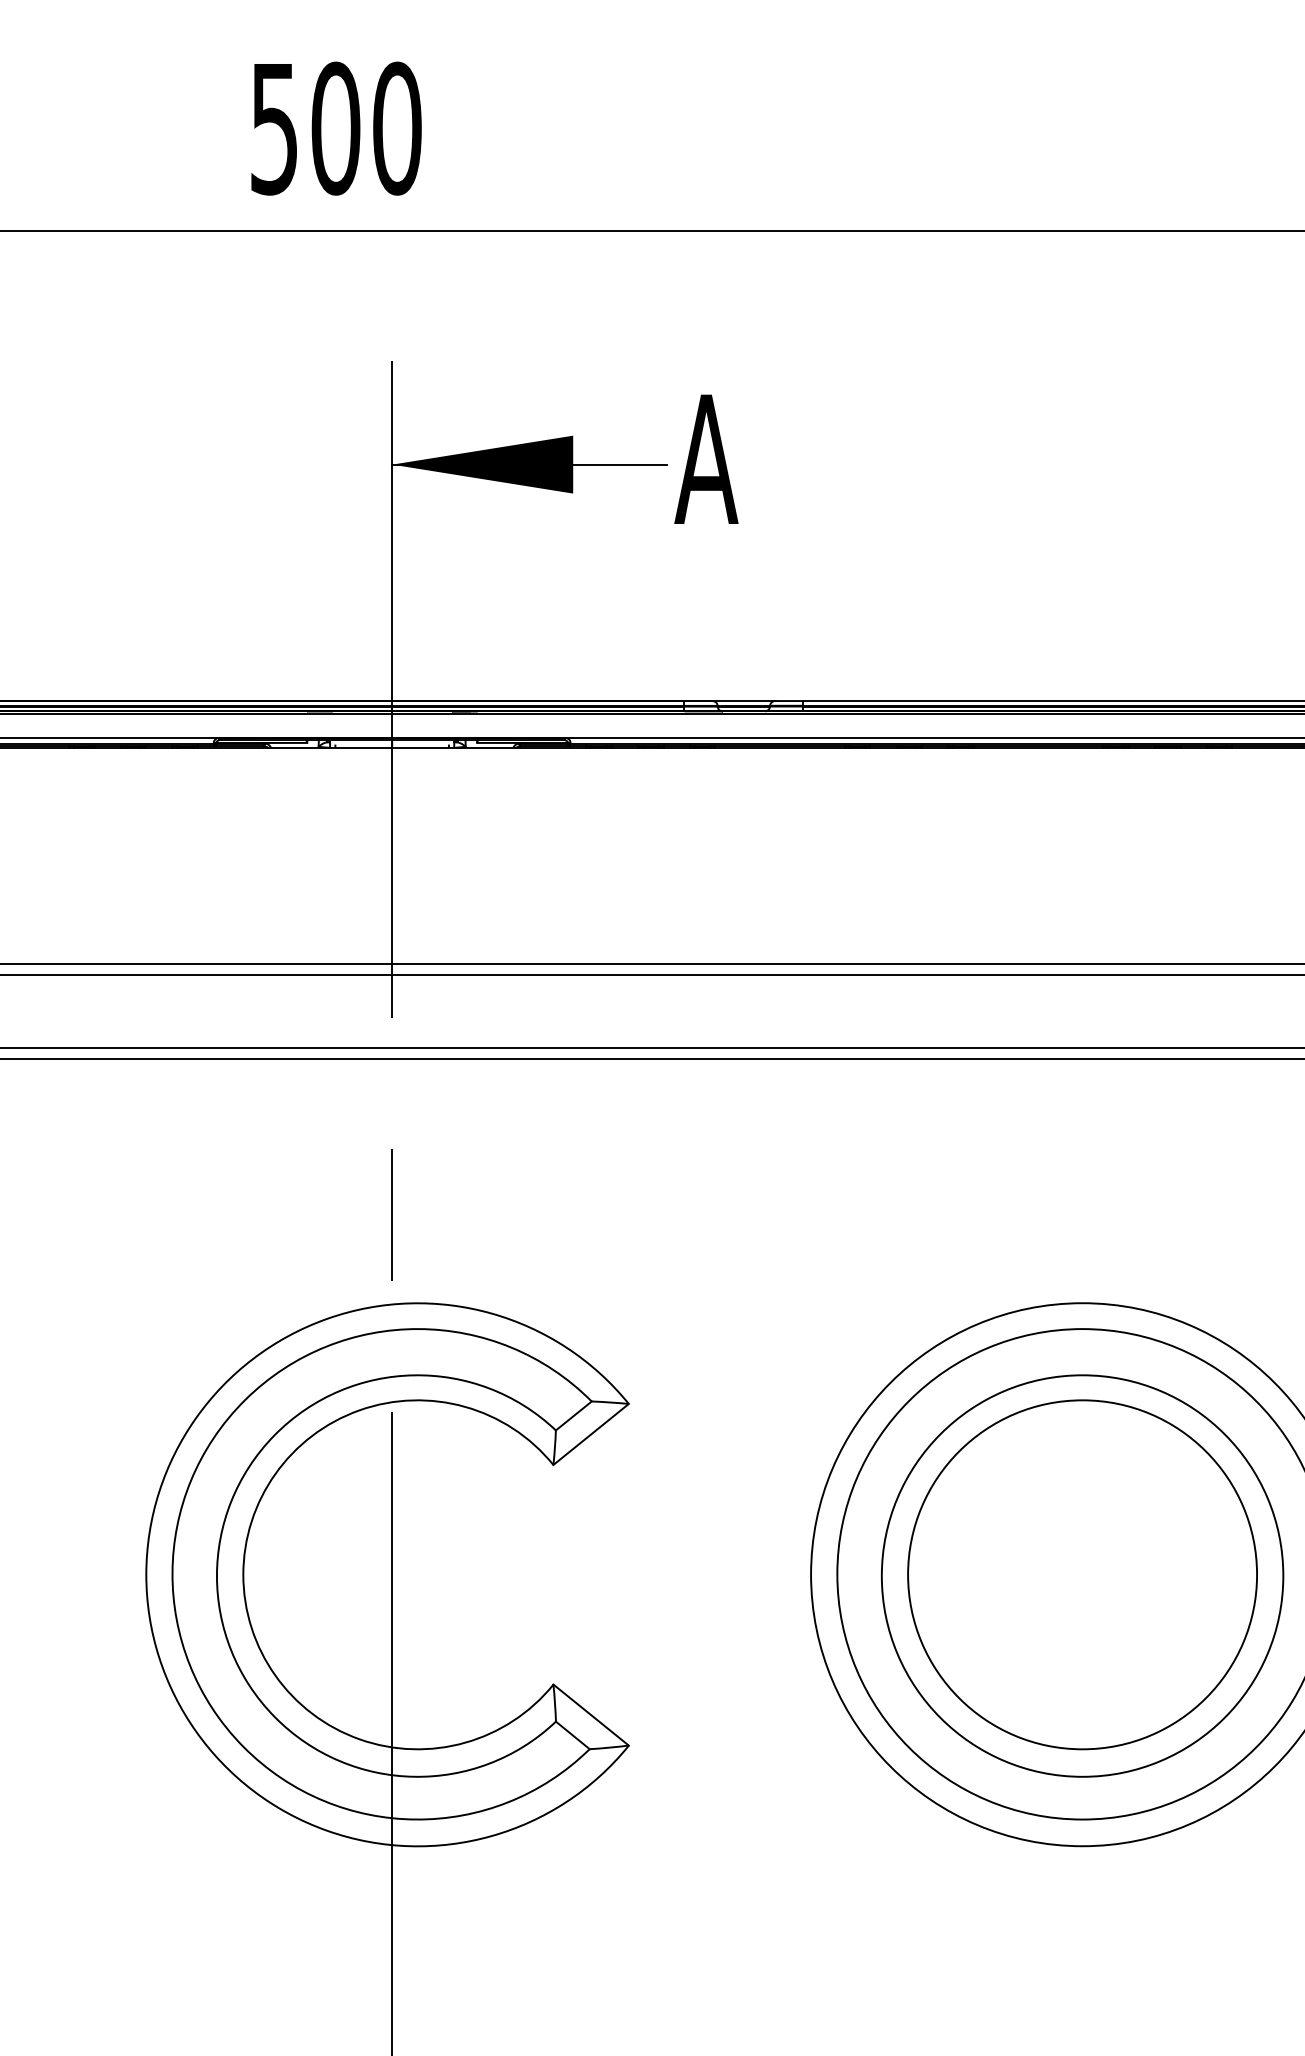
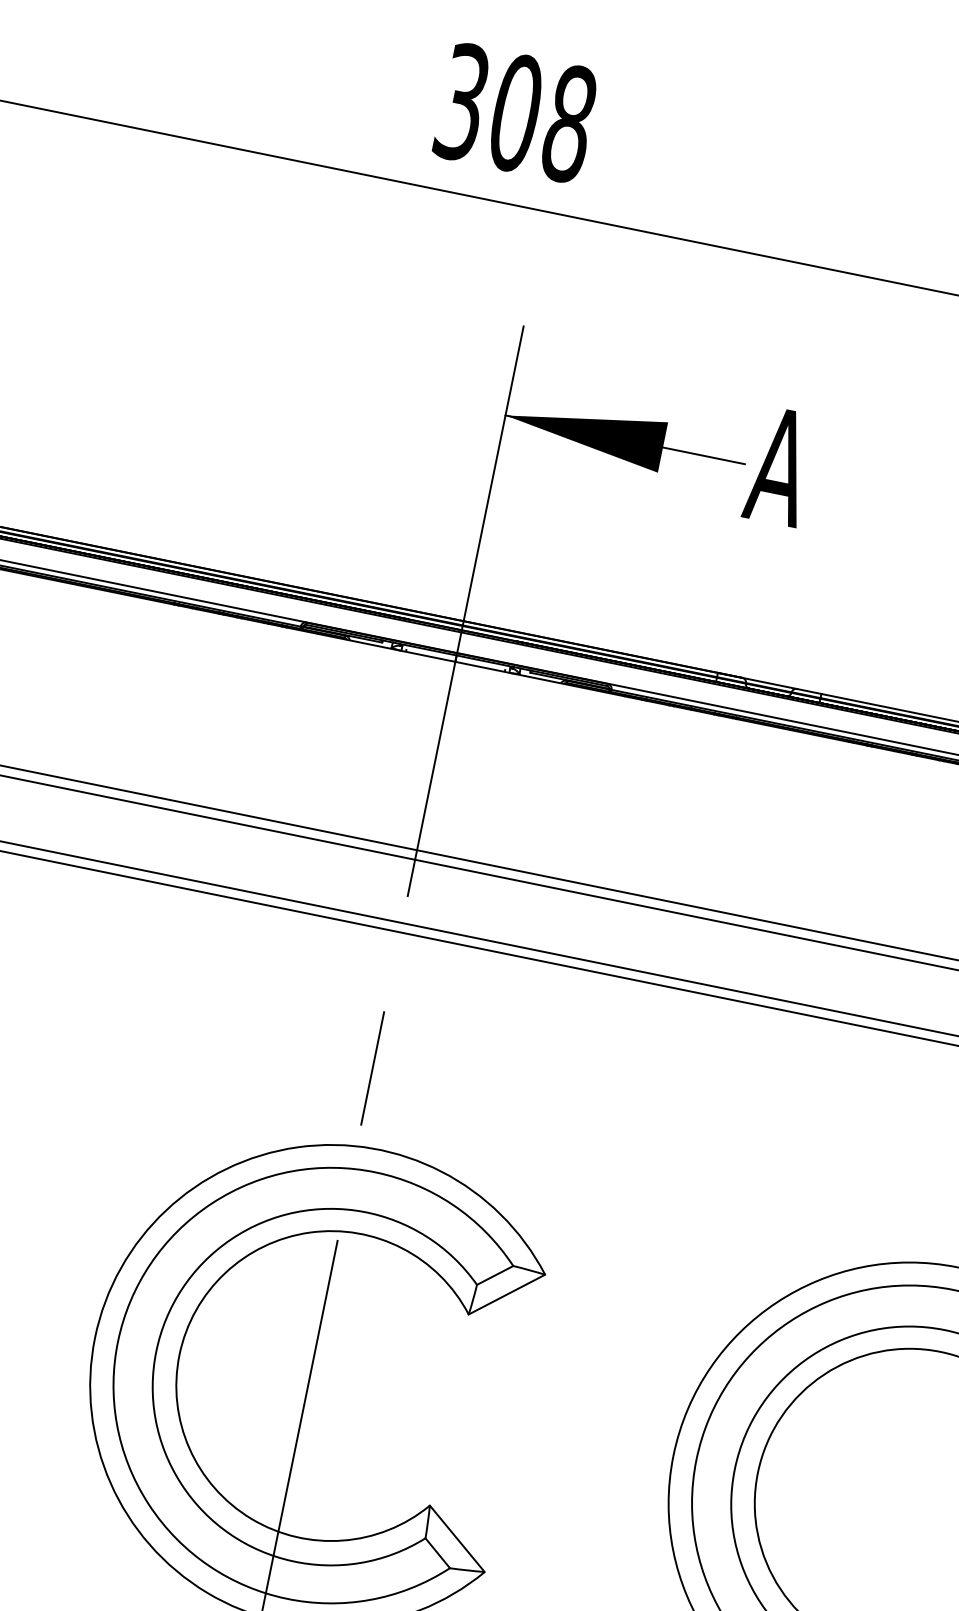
text: (336, 128) -> (516, 113), 500 -> 308

